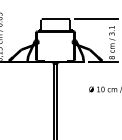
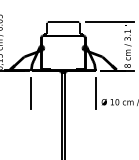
line: (26, 80) -> (30, 92), added
line: (84, 80) -> (96, 92), added

